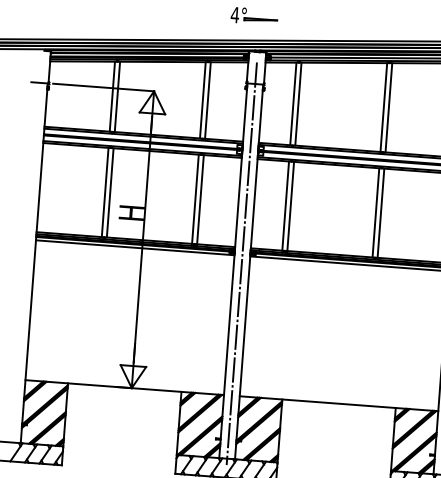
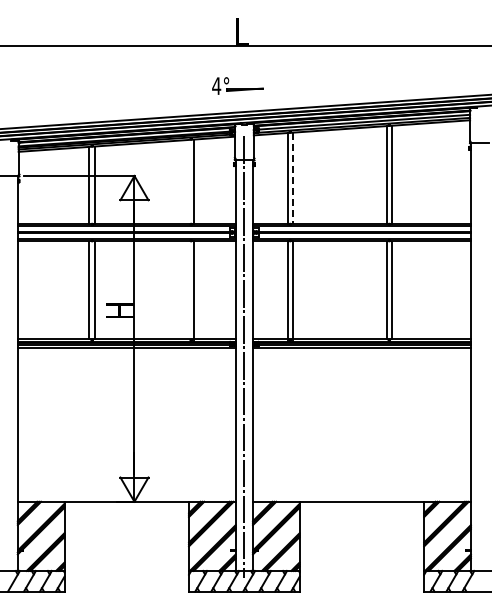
line: (202, 100) -> (188, 181), removed
line: (298, 104) -> (293, 178), solid -> dashed
line: (195, 200) -> (188, 291), removed

